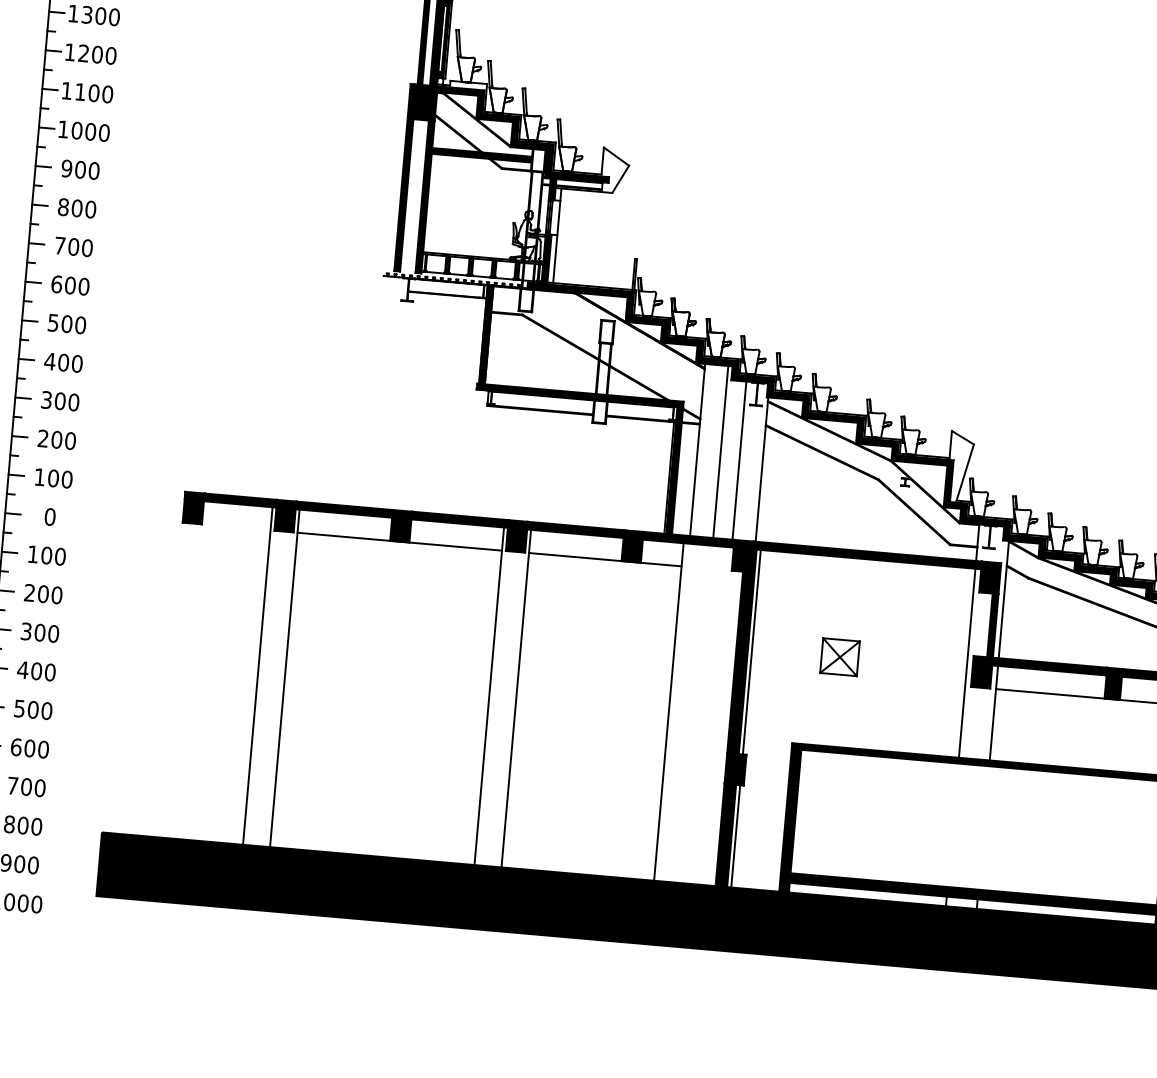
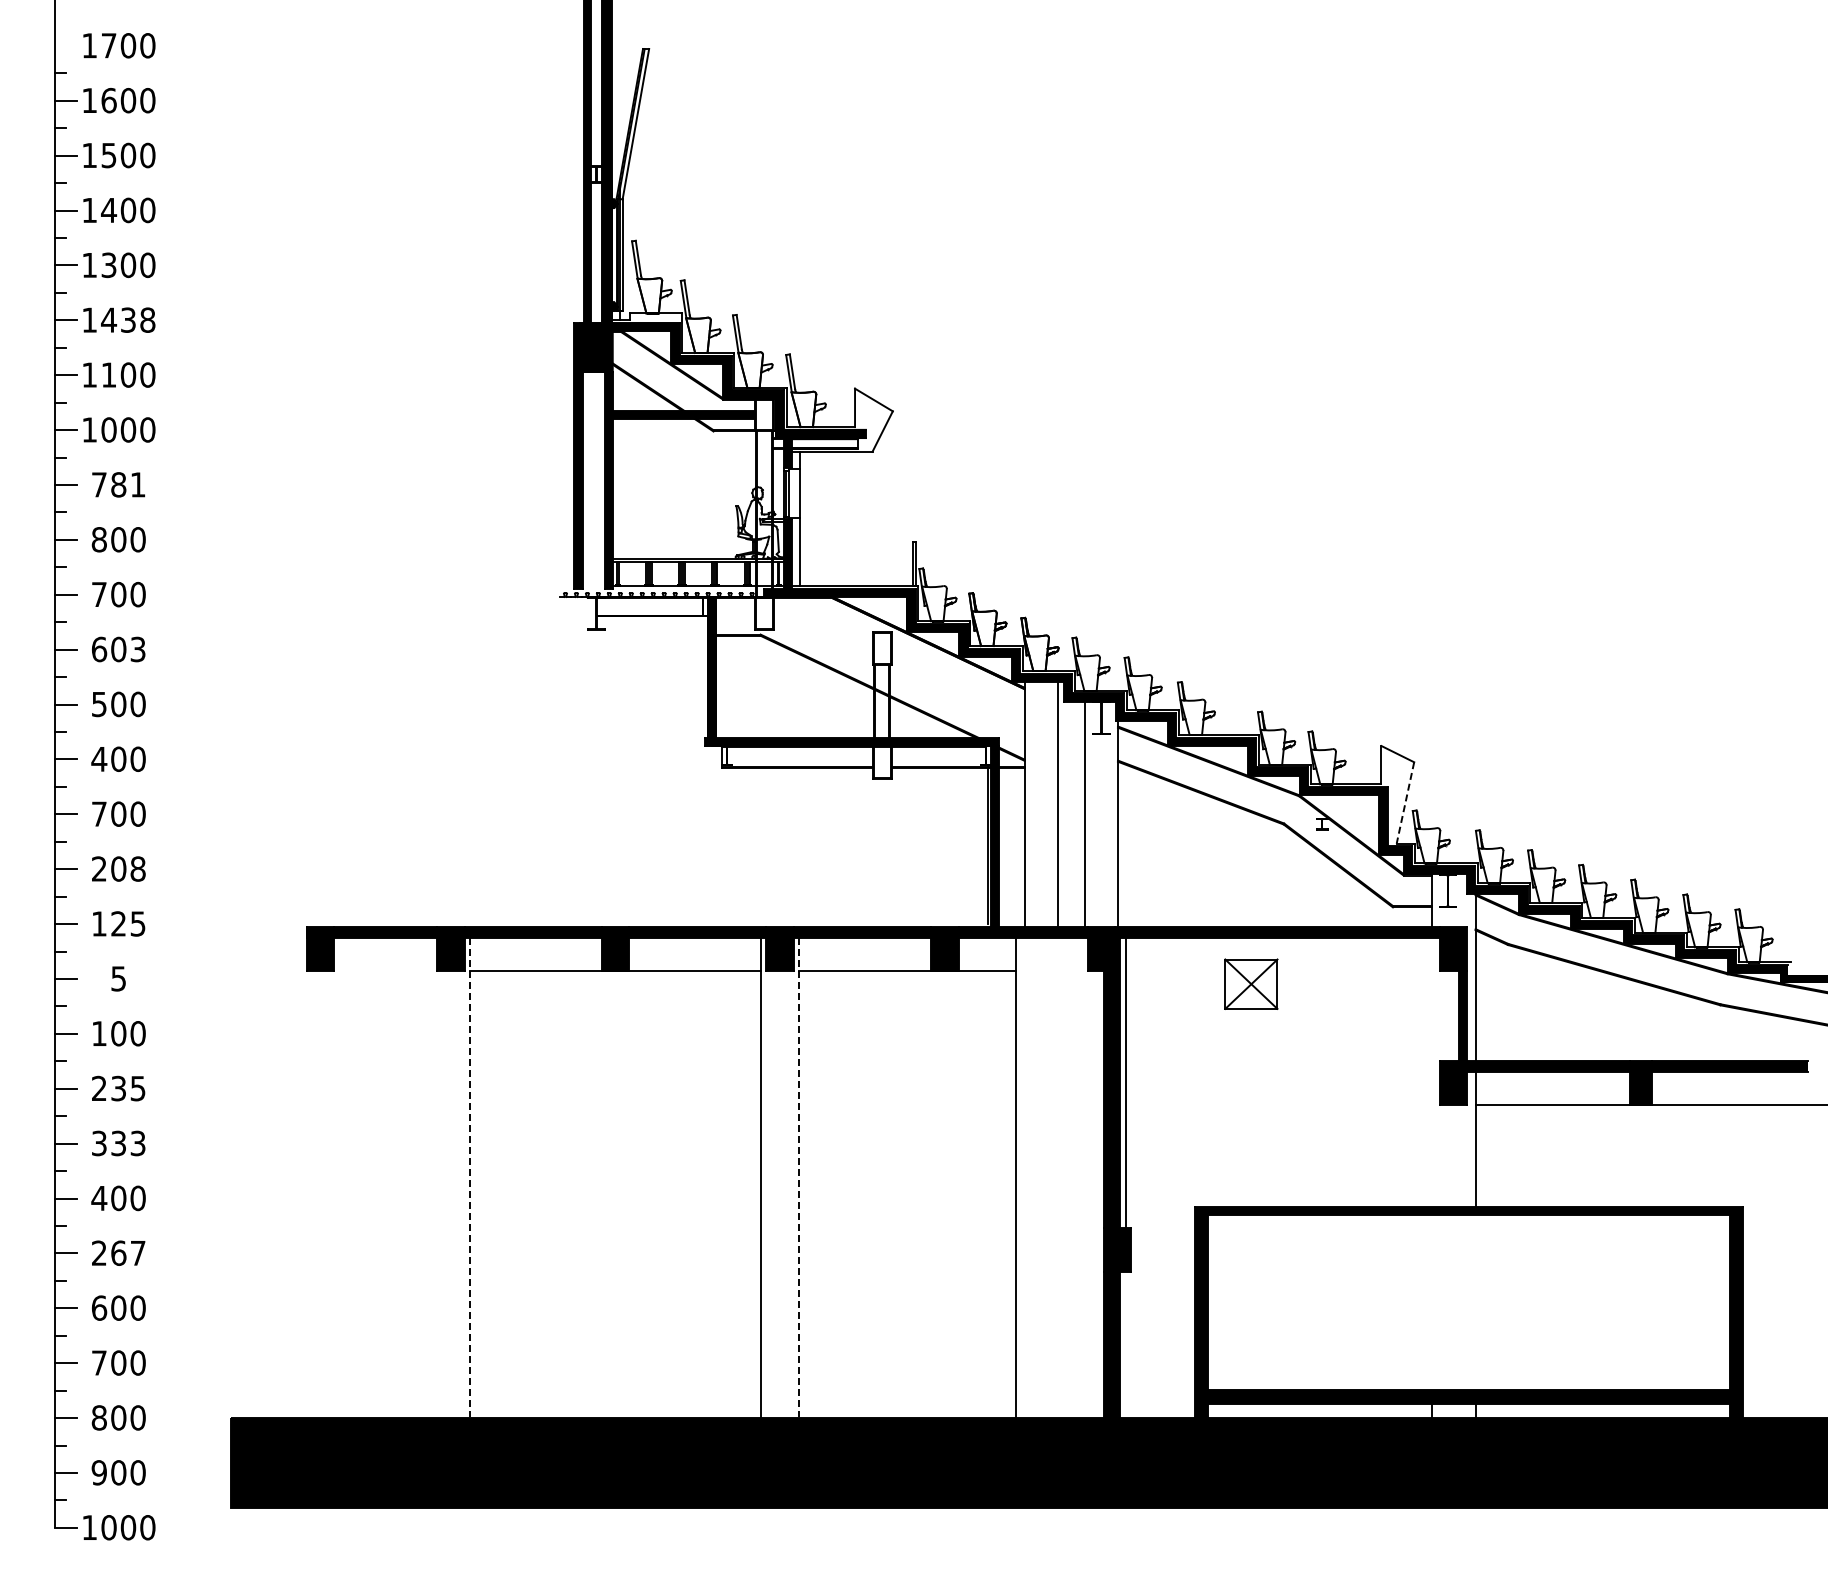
text: (97, 54) -> (128, 319), 1200 -> 1438
text: (80, 169) -> (118, 484), 900 -> 781
text: (83, 286) -> (137, 649), 600 -> 603
text: (46, 399) -> (99, 813), 300 -> 700
text: (70, 440) -> (137, 868), 200 -> 208
line: (965, 472) -> (1405, 802), solid -> dashed
text: (60, 478) -> (128, 923), 100 -> 125
text: (50, 516) -> (118, 978), 0 -> 5
text: (50, 594) -> (128, 1088), 200 -> 235
text: (46, 633) -> (128, 1143), 300 -> 333
part: (840, 656) -> (1251, 983), moved
line: (967, 662) -> (1431, 1071), removed
line: (257, 675) -> (431, 1176), removed
line: (285, 678) -> (470, 1177), solid -> dashed
line: (516, 698) -> (799, 1177), solid -> dashed
text: (33, 709) -> (118, 1252), 500 -> 267
line: (735, 837) -> (1126, 1346), removed

